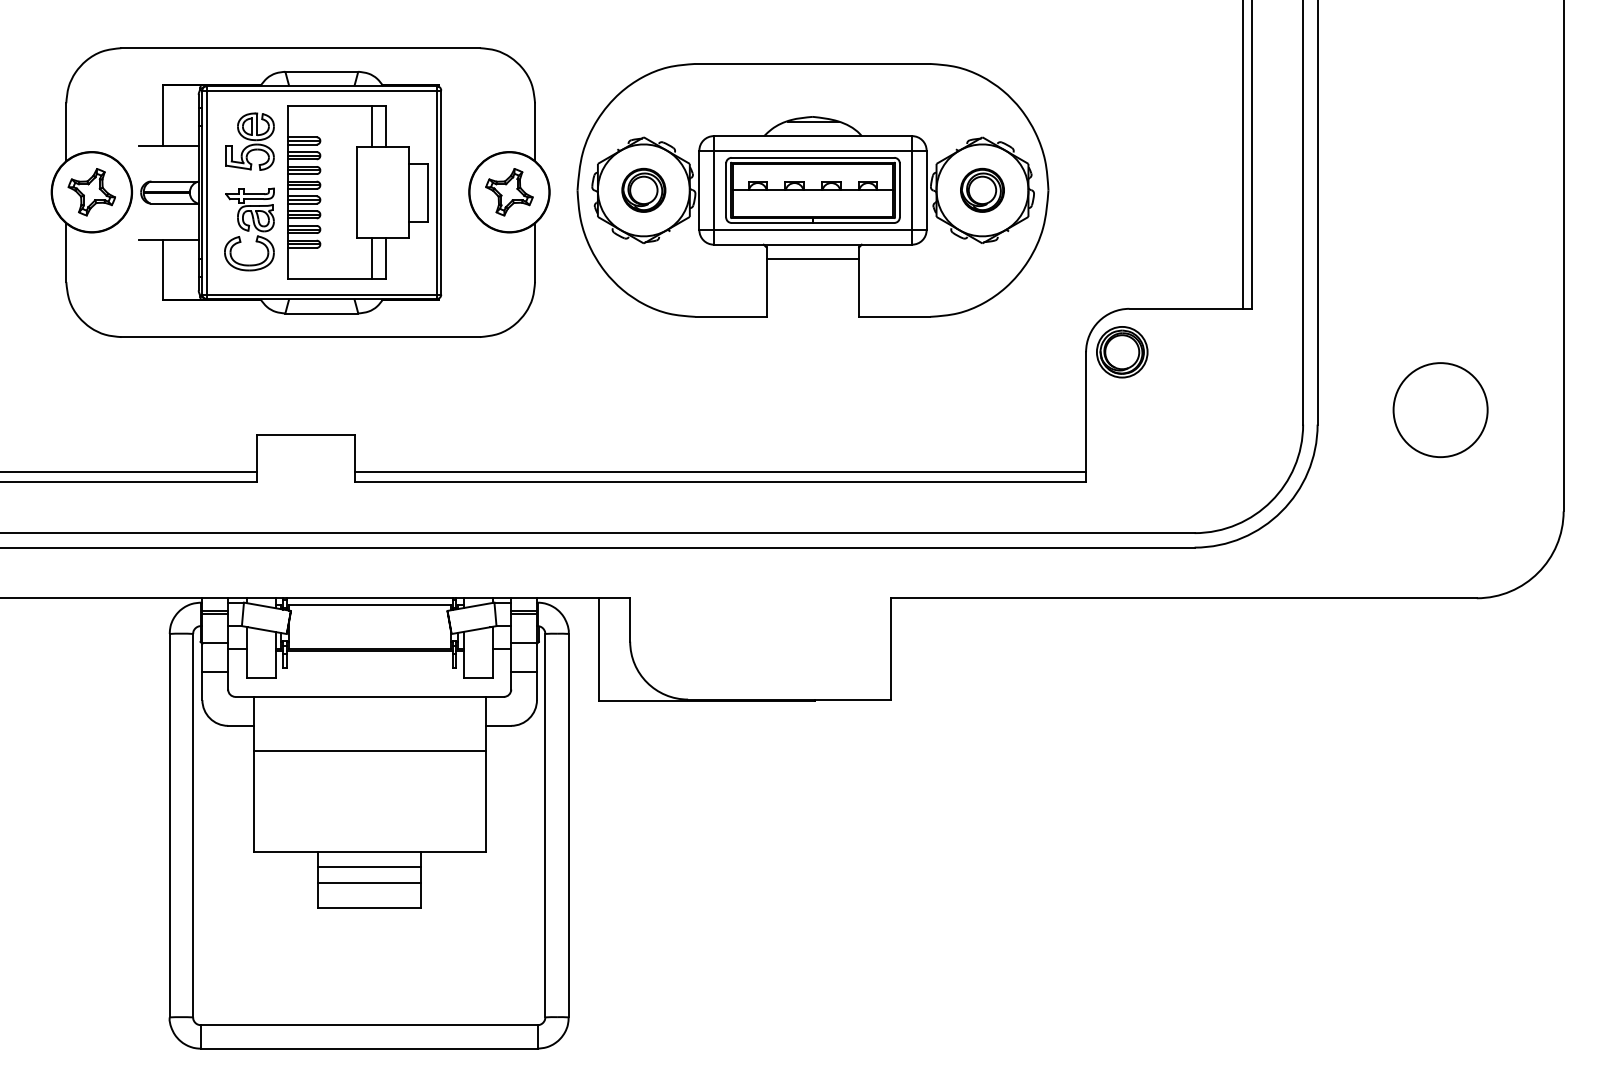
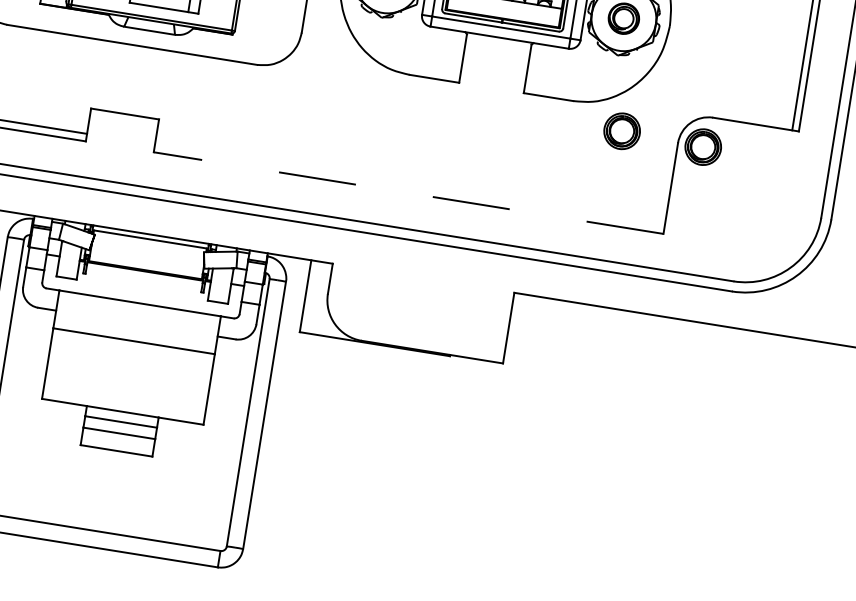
line: (812, 259) -> (497, 47), removed
part: (1005, 348) -> (622, 131), added
line: (720, 471) -> (409, 185), removed
line: (720, 482) -> (408, 193), solid -> dashed

